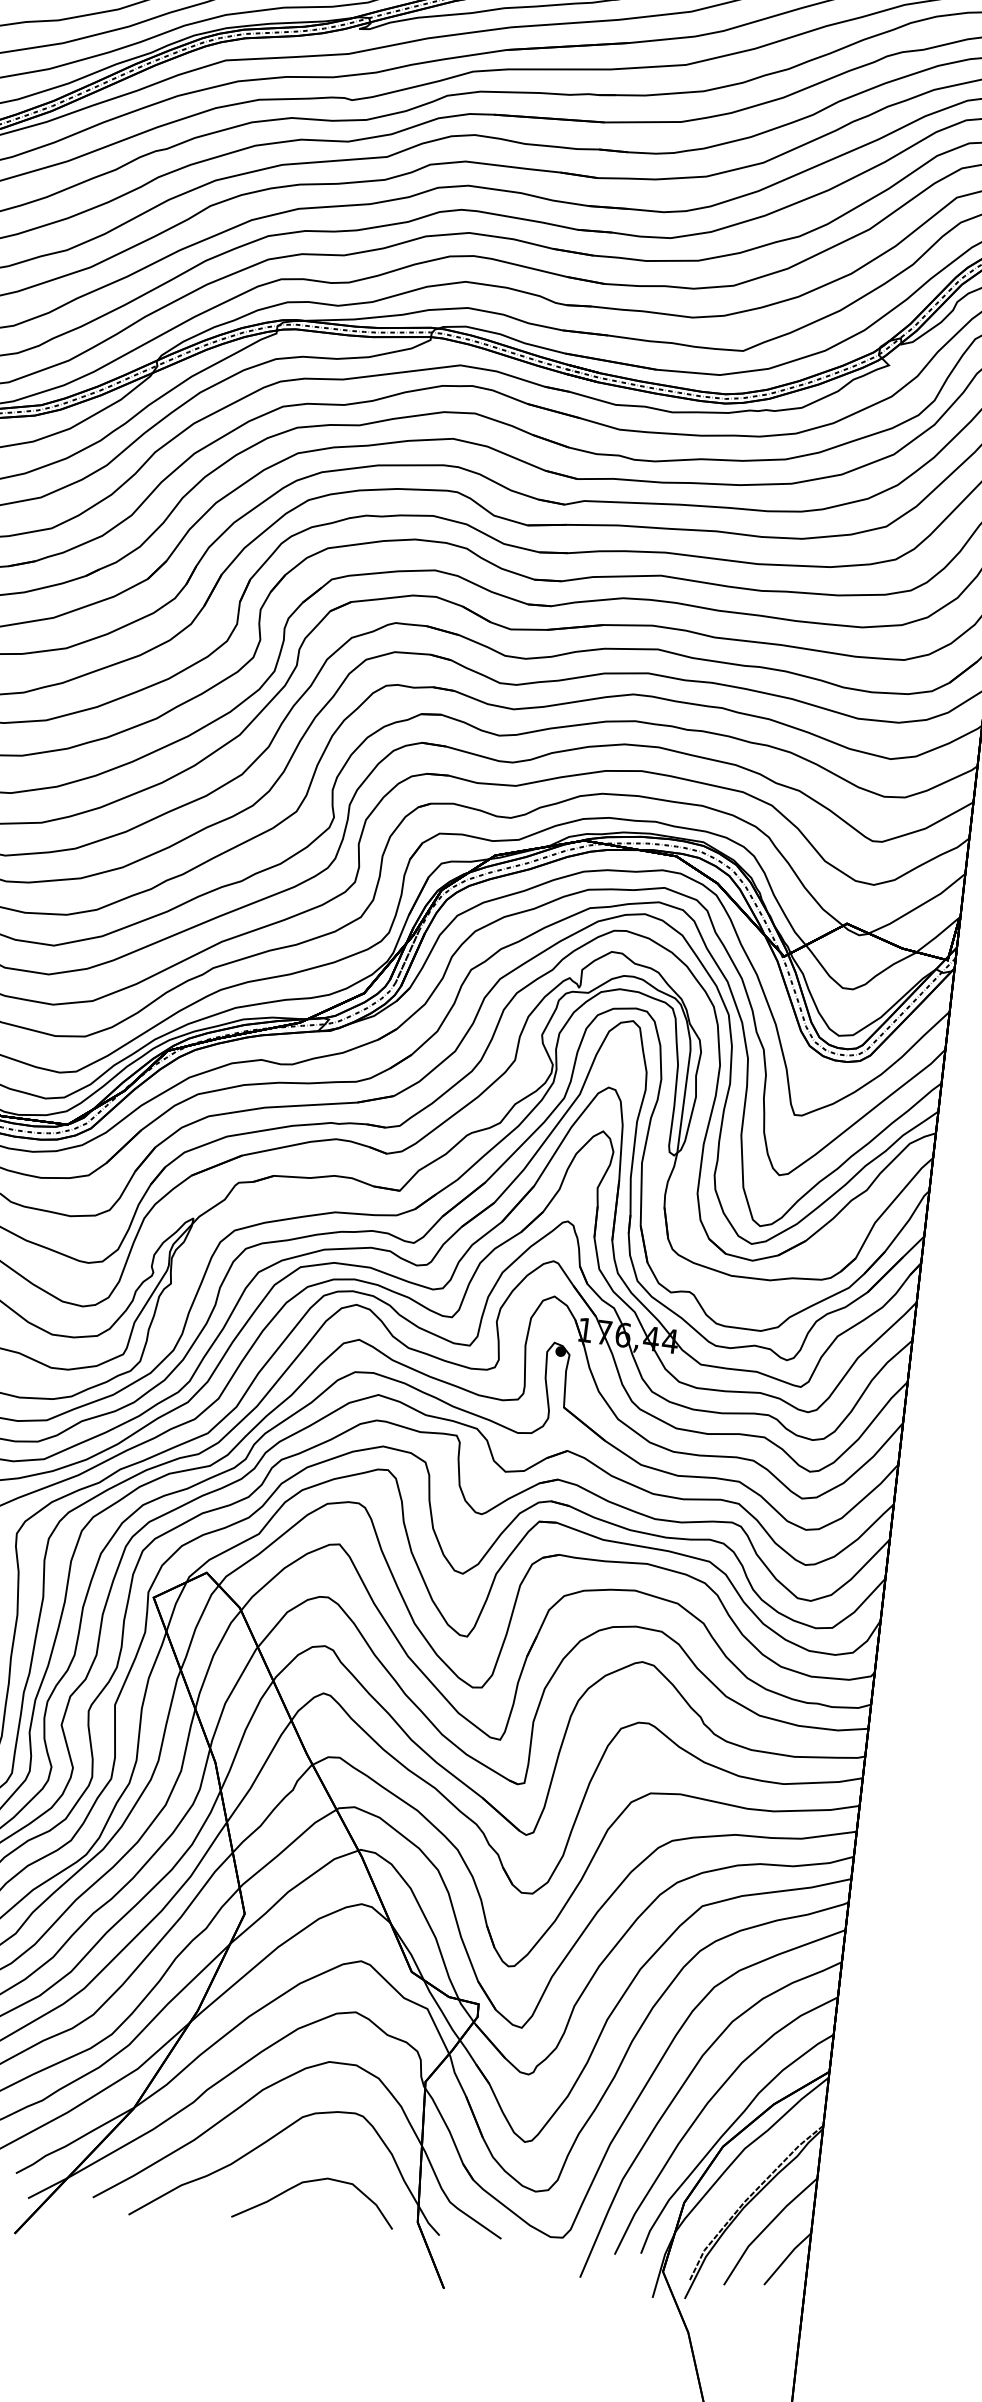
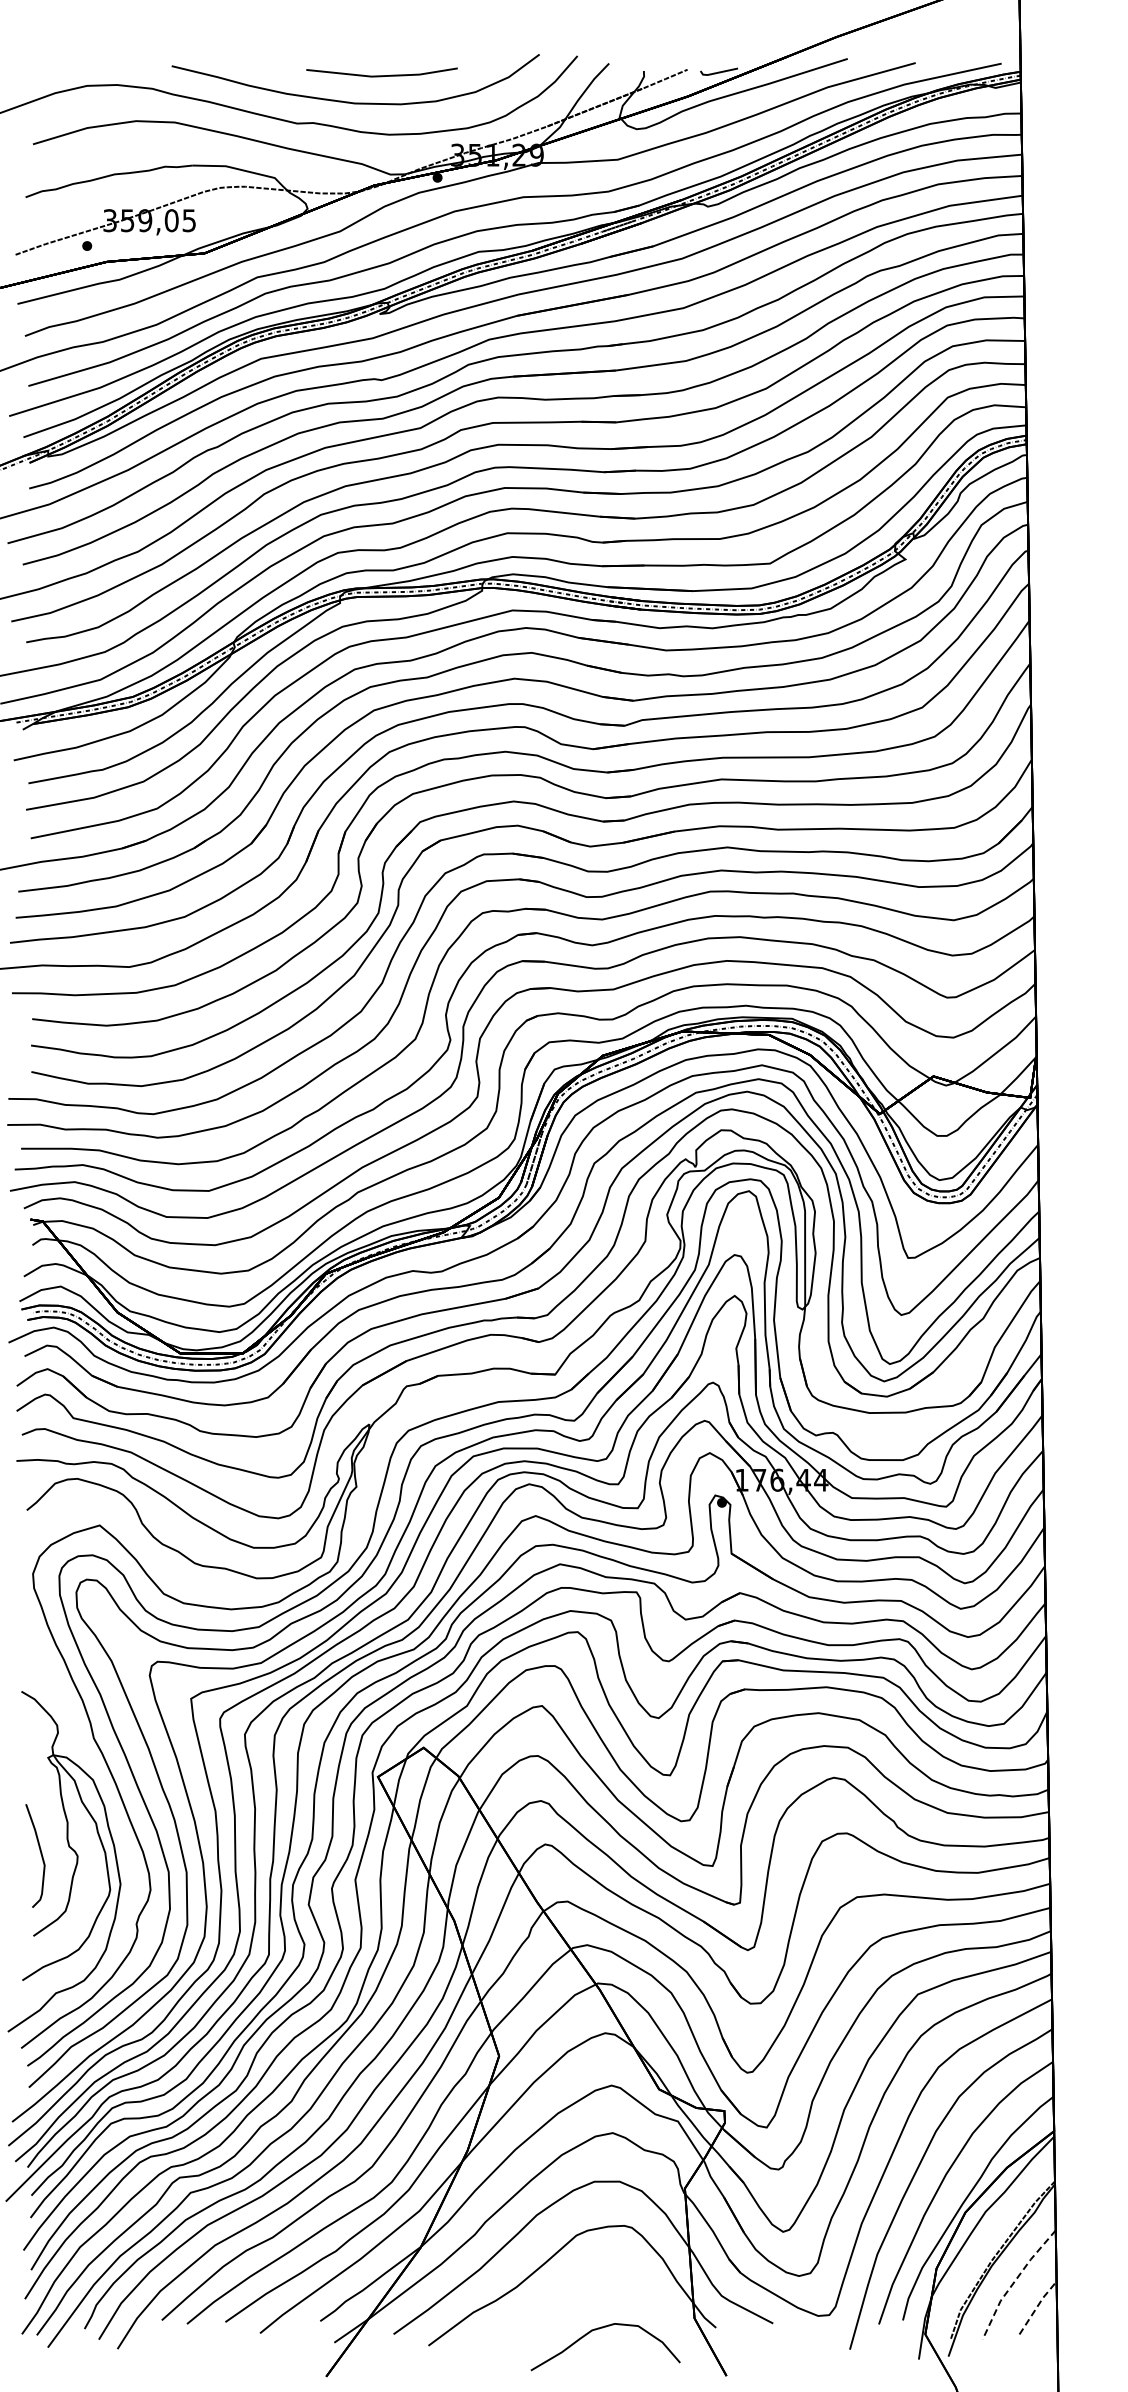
curve: (310, 2182) -> (599, 2329), moved
line: (766, 2227) -> (1014, 2281), solid -> dashed
line: (787, 2257) -> (1037, 2306), solid -> dashed

